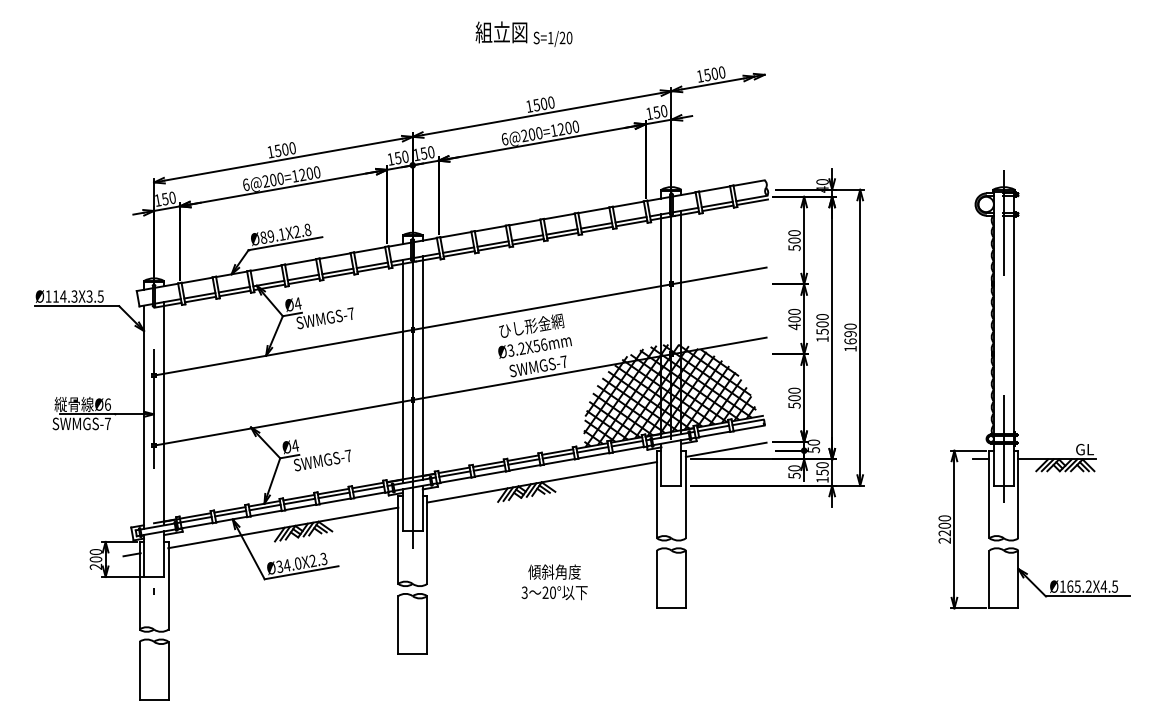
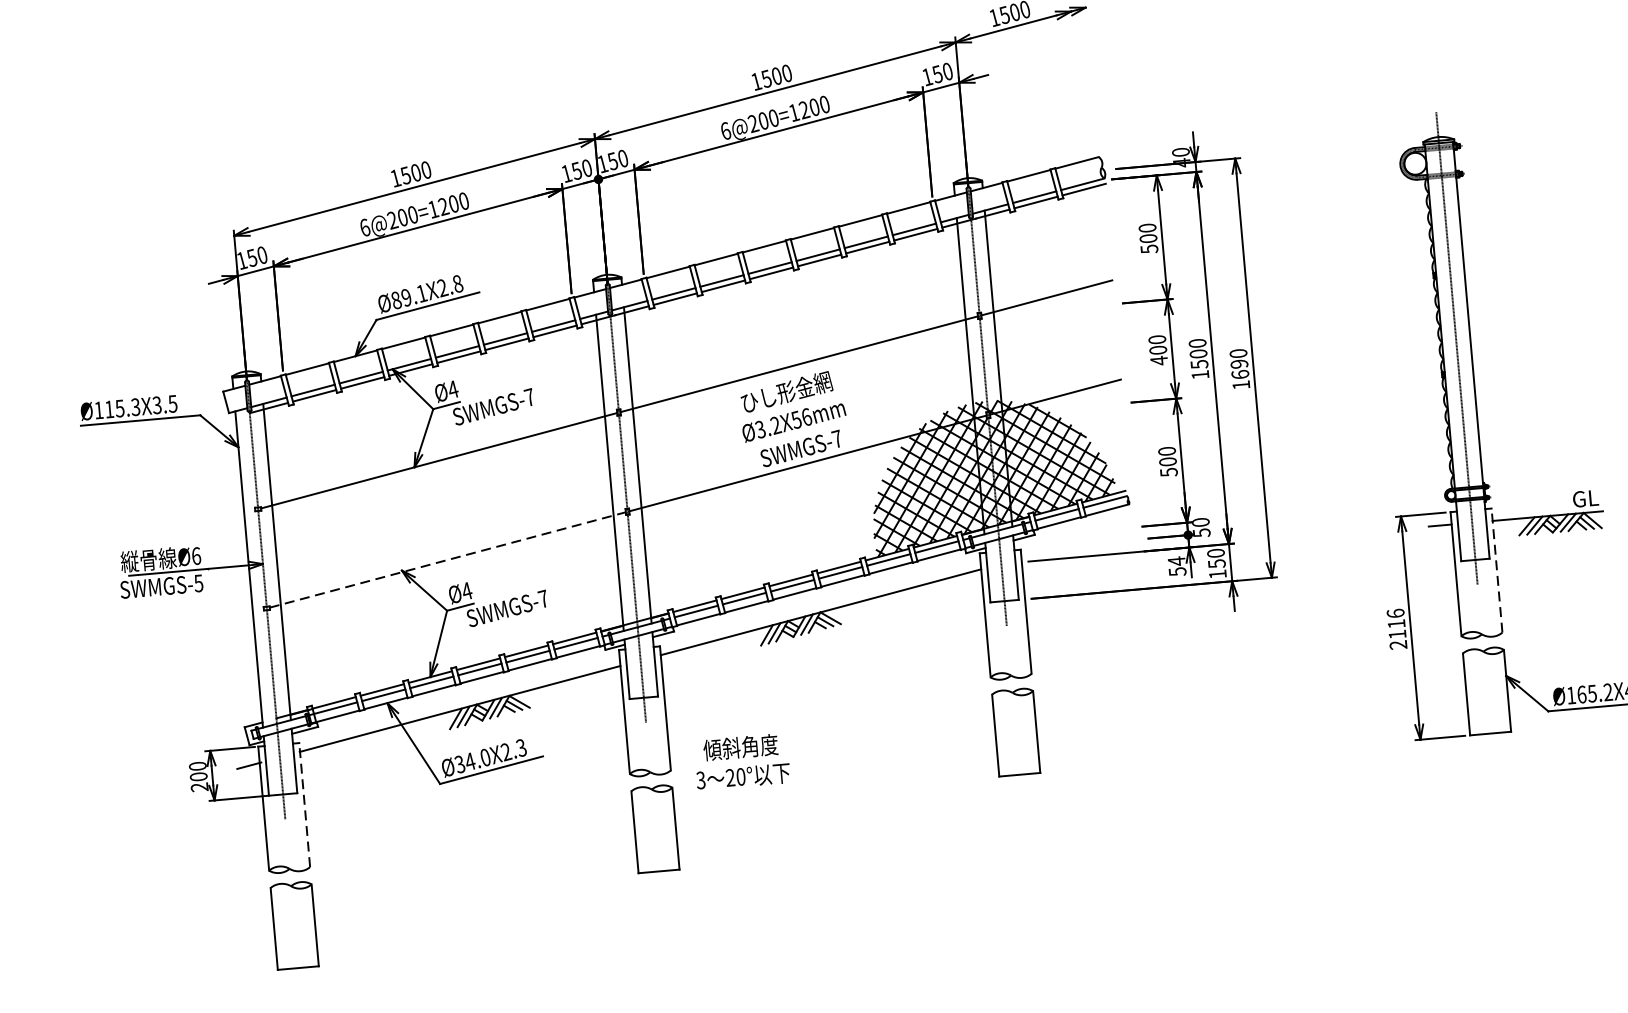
text: (63, 296) -> (120, 408), Ø114.3X3.5 -> Ø115.3X3.5
line: (283, 422) -> (447, 559), solid -> dashed
text: (107, 423) -> (198, 582), SWMGS-7 -> SWMGS-5
line: (725, 449) -> (1076, 543), removed
text: (794, 468) -> (1176, 561), 50 -> 54
line: (1018, 494) -> (1497, 570), solid -> dashed
text: (944, 525) -> (1396, 623), 2200 -> 2116
text: (554, 582) -> (741, 762), moved
line: (168, 585) -> (304, 804), solid -> dashed

